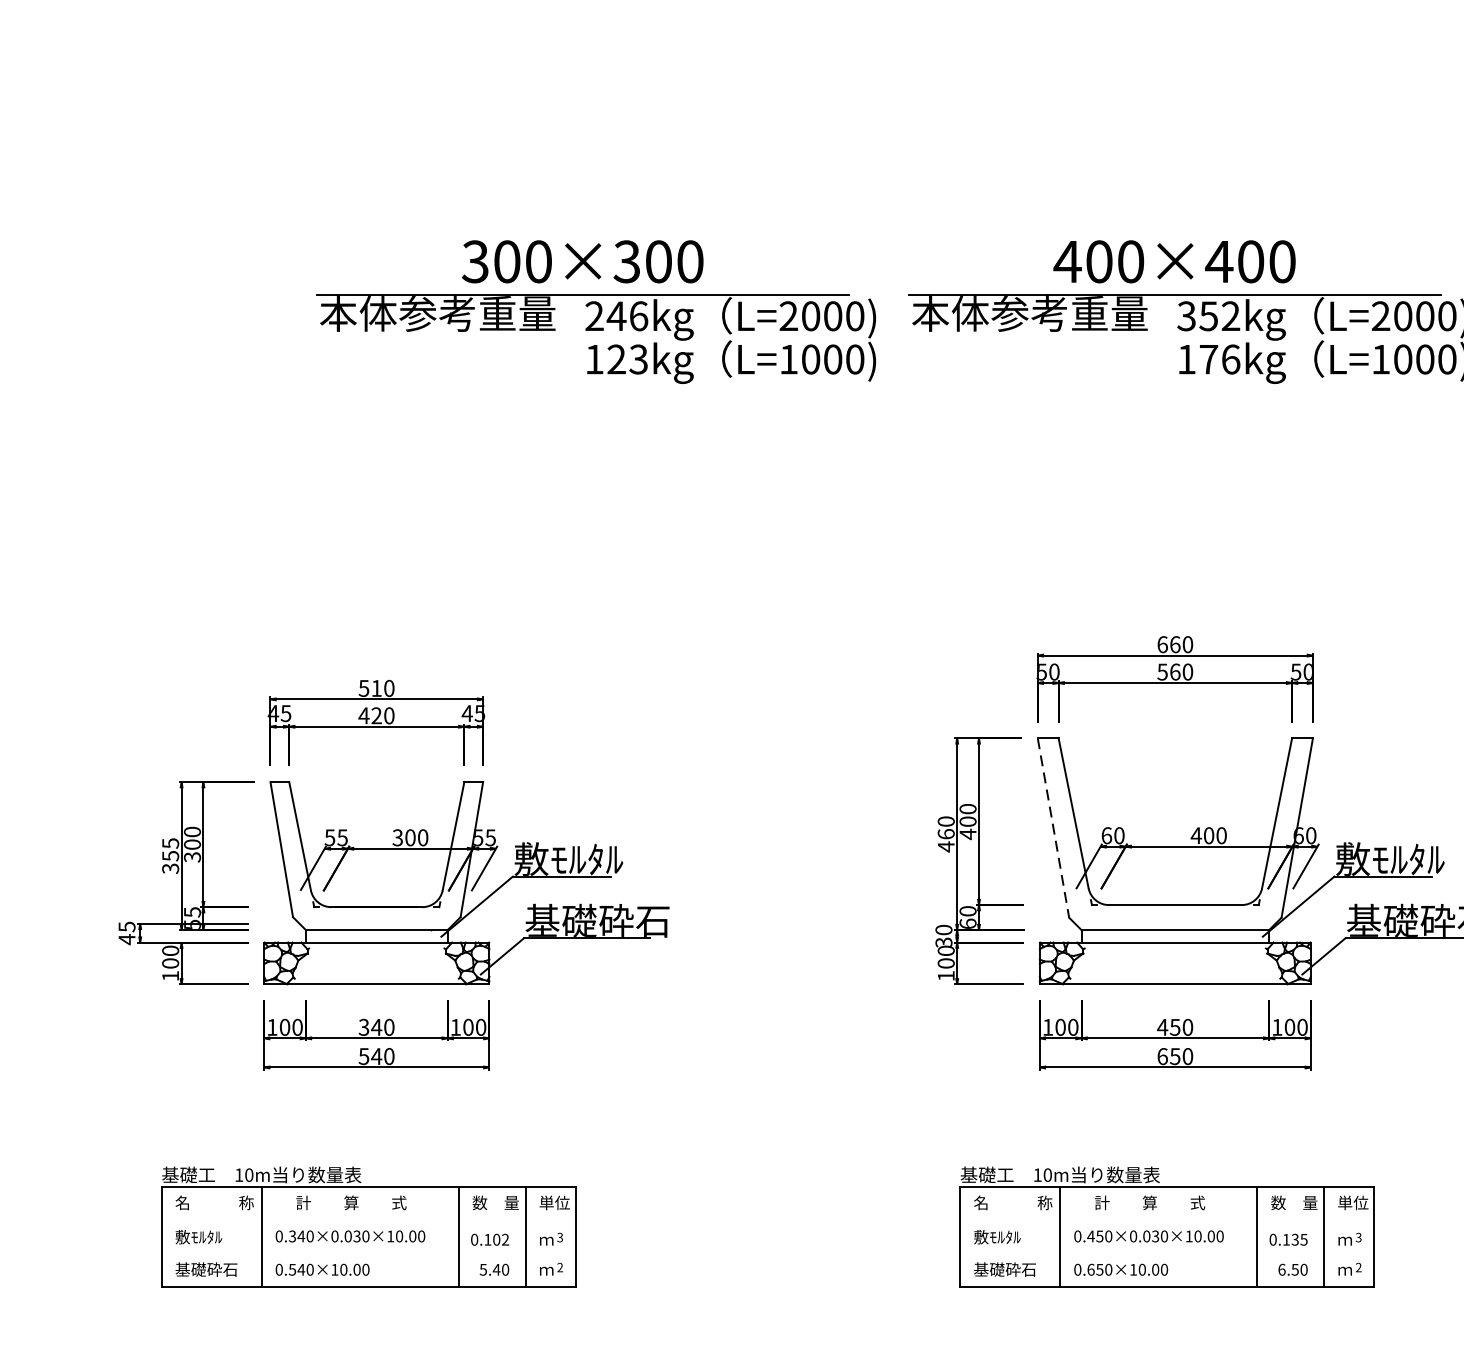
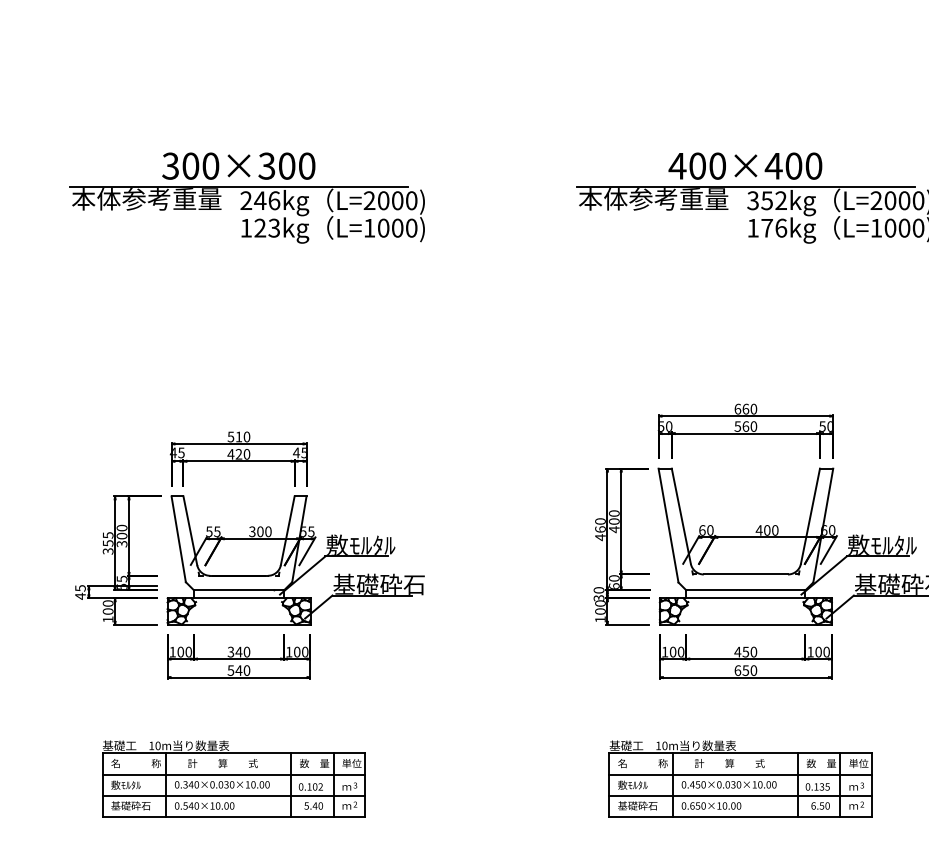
part: (594, 311) -> (246, 197), moved
line: (1053, 827) -> (668, 525), dashed -> solid
line: (368, 1220) -> (233, 774), added
line: (1166, 1220) -> (740, 774), added
line: (368, 1253) -> (233, 795), added
line: (1166, 1253) -> (740, 795), added

